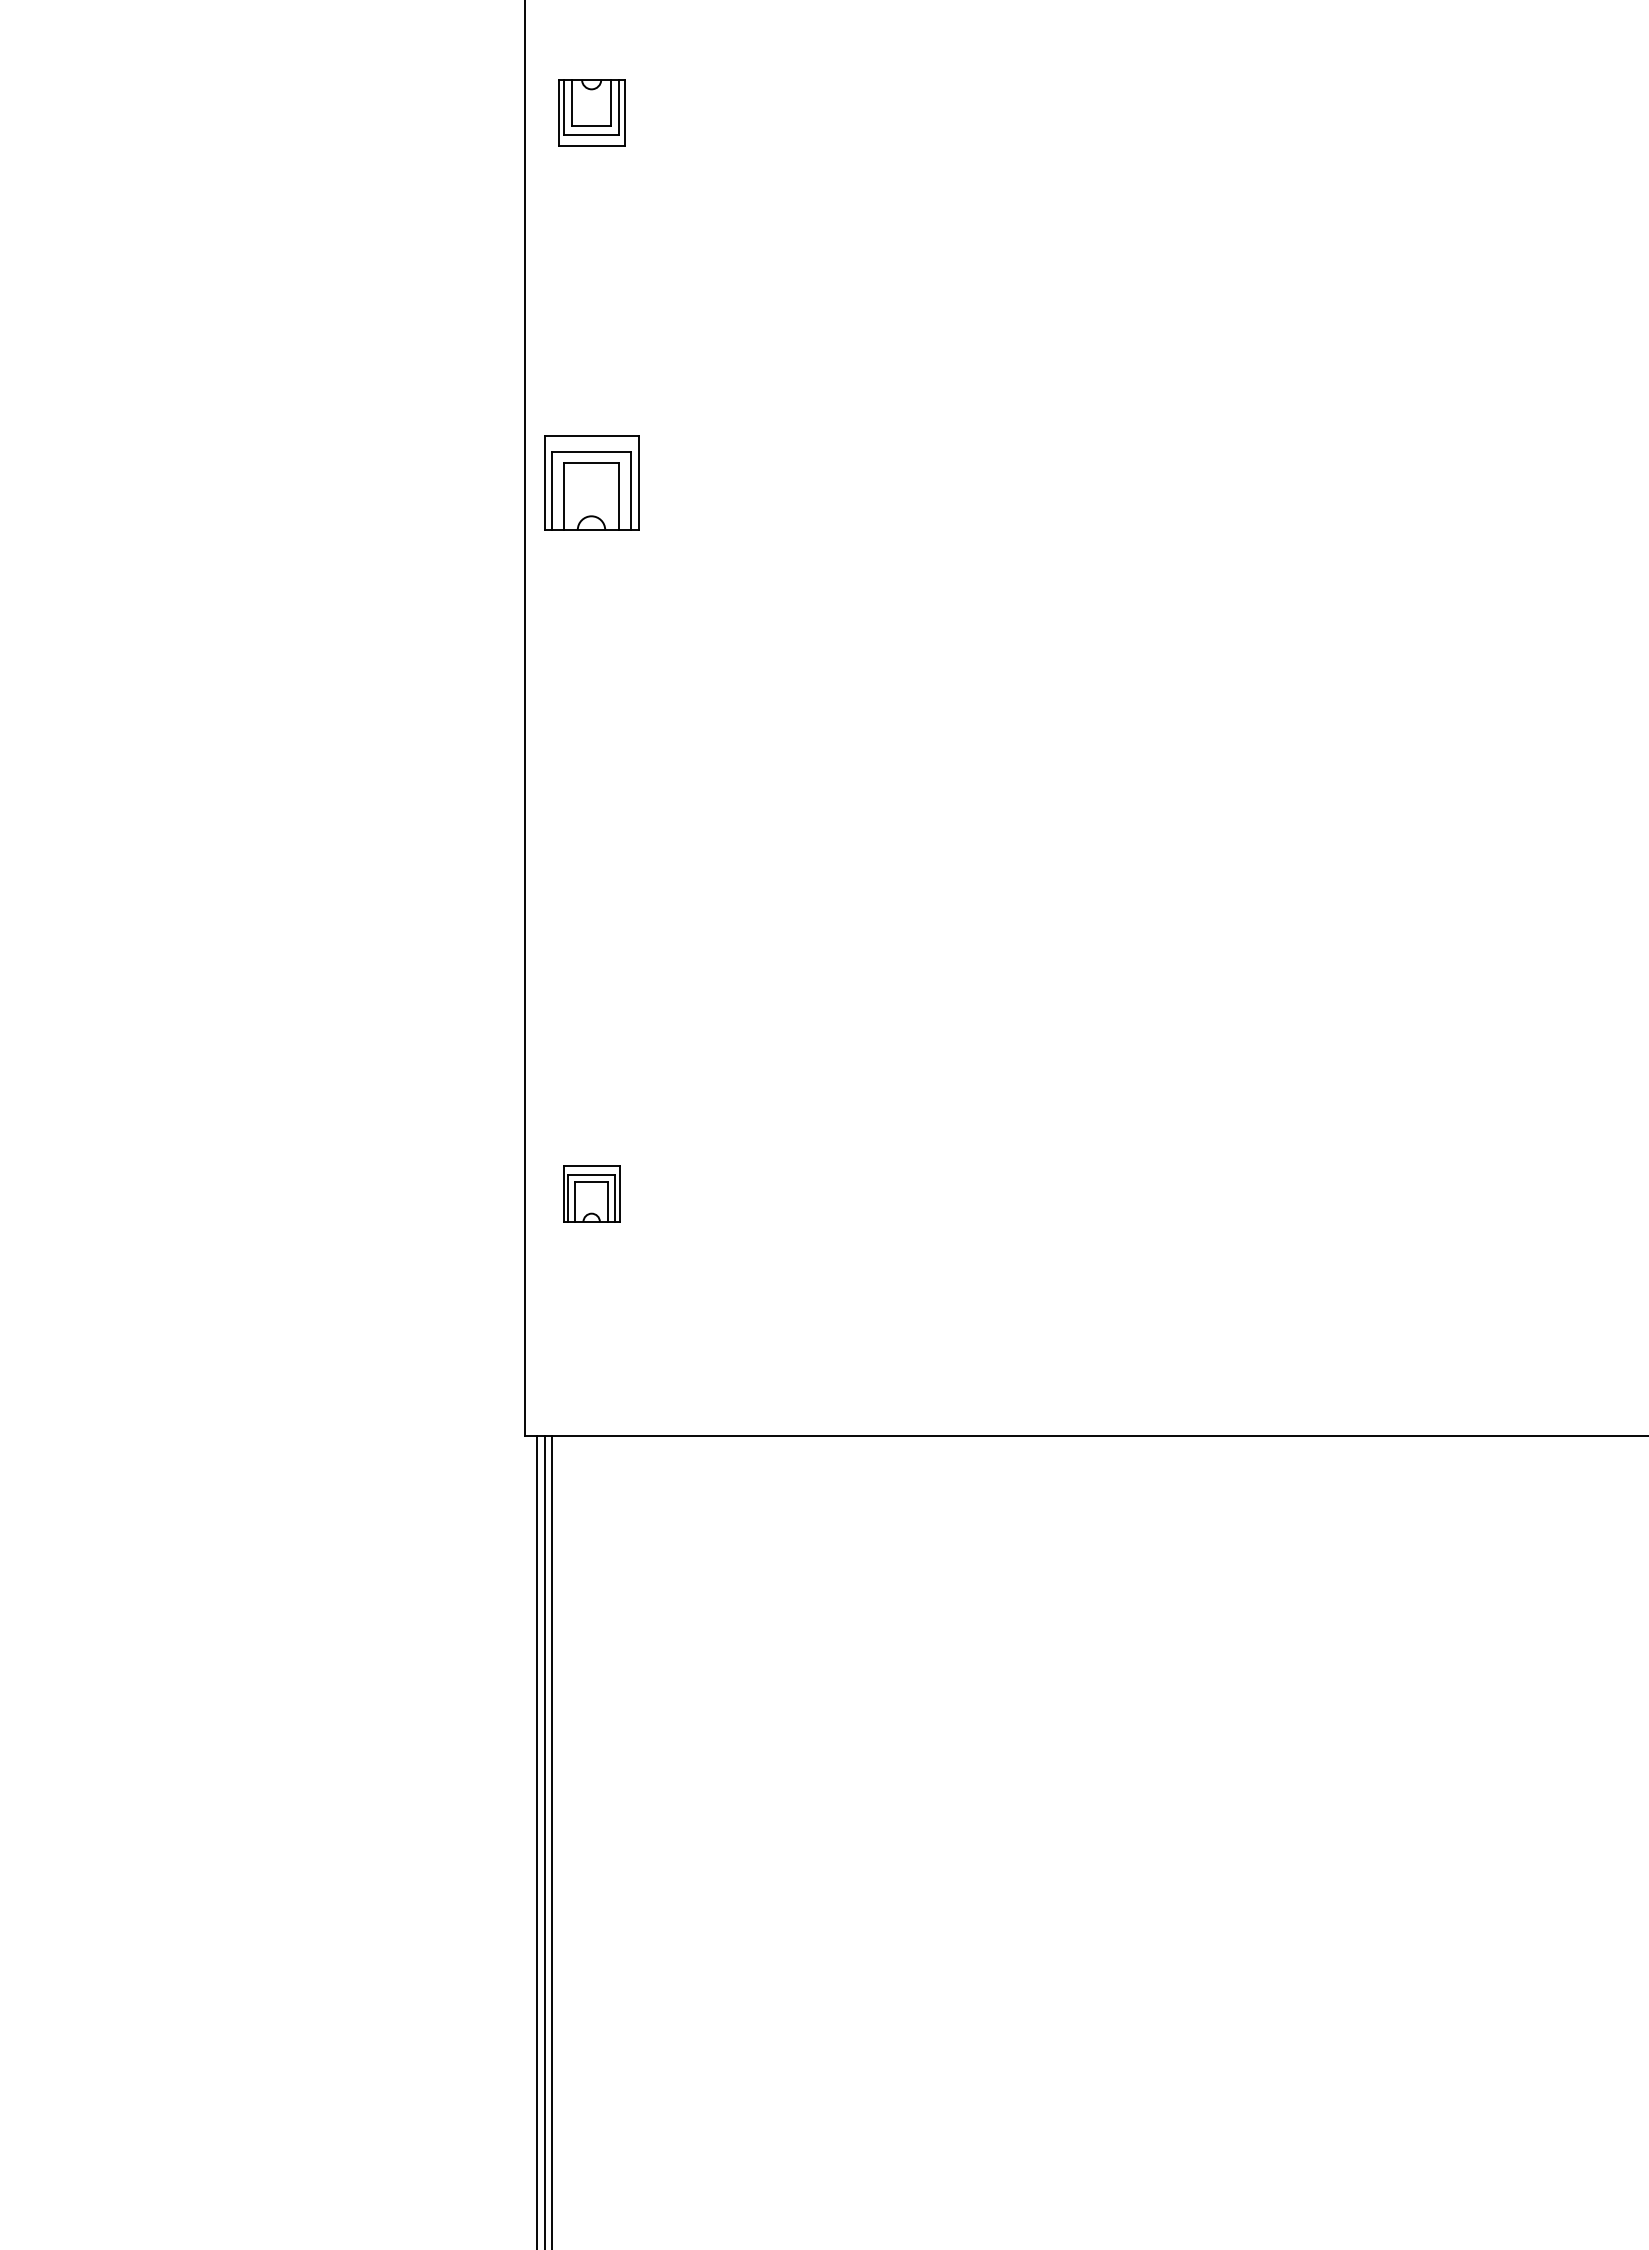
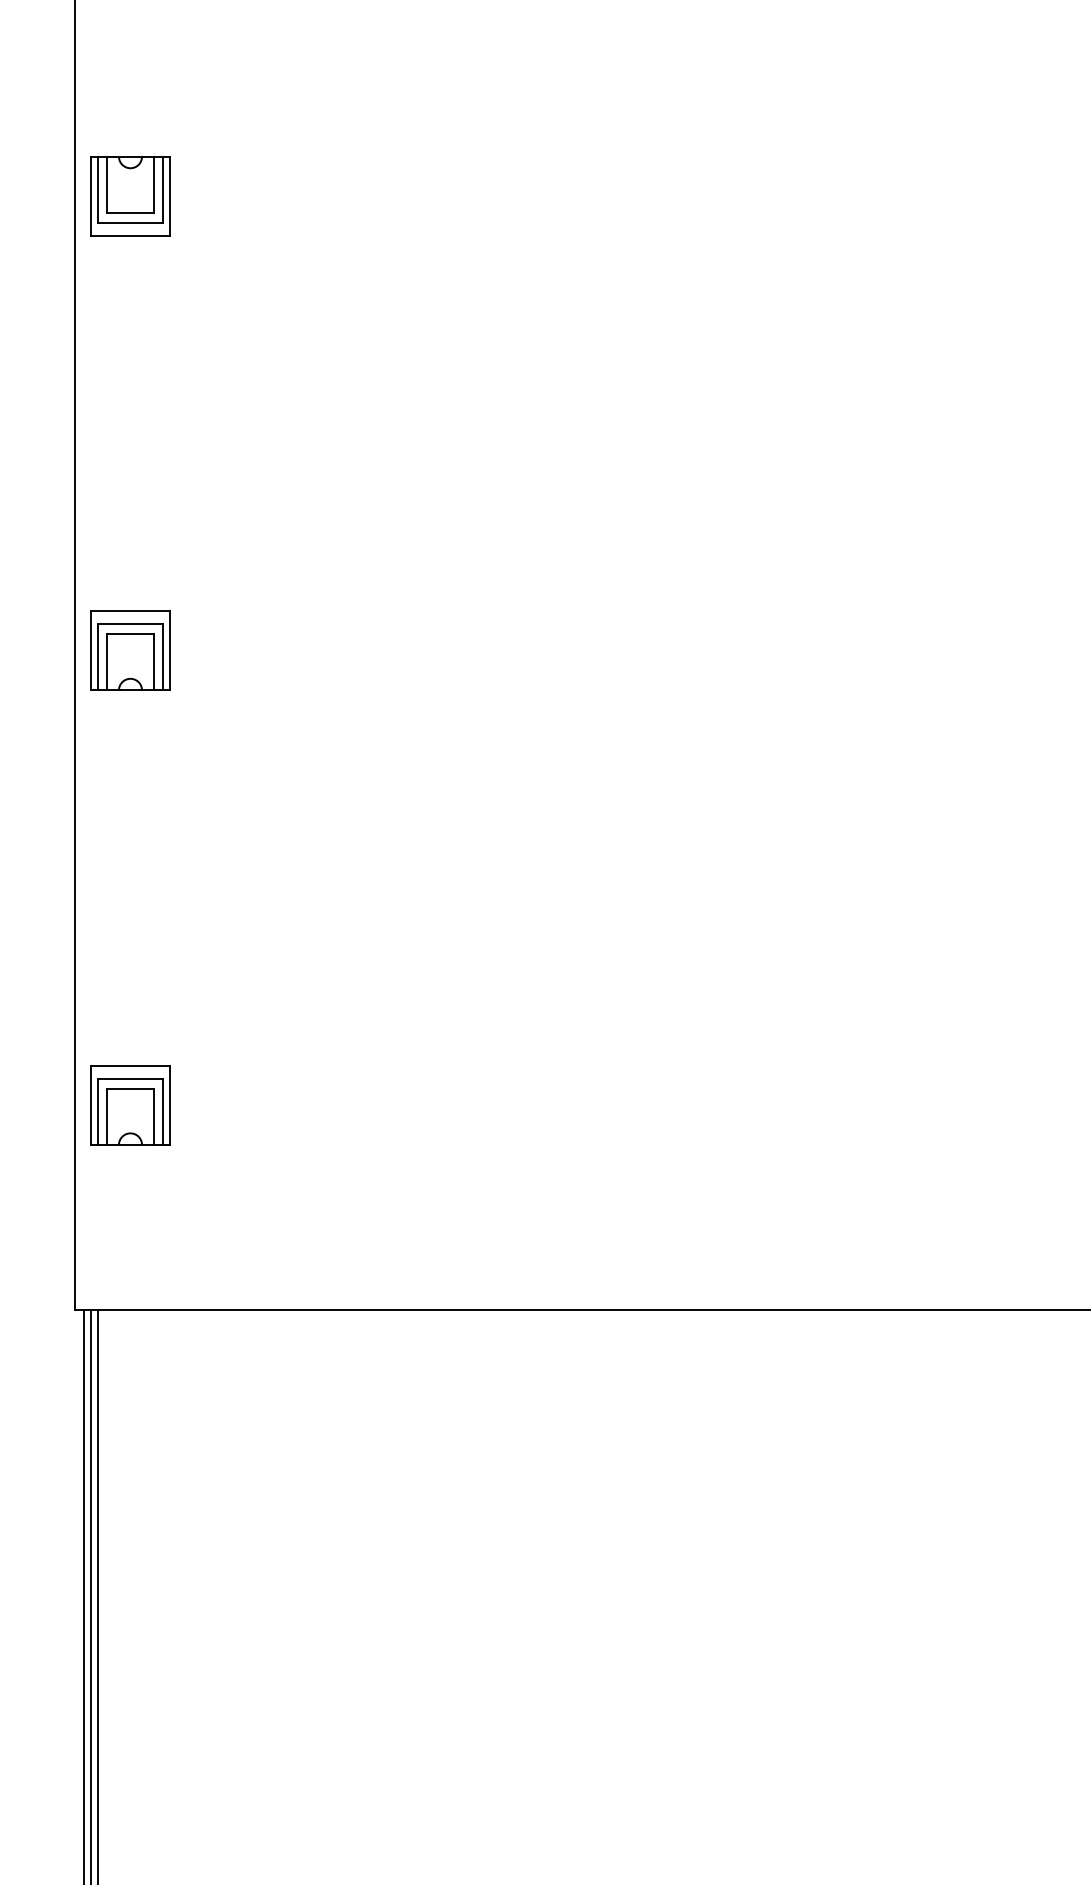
part: (591, 112) -> (130, 196), size x1.43
part: (591, 482) -> (130, 650), moved
part: (591, 1193) -> (130, 1105), size x1.67

